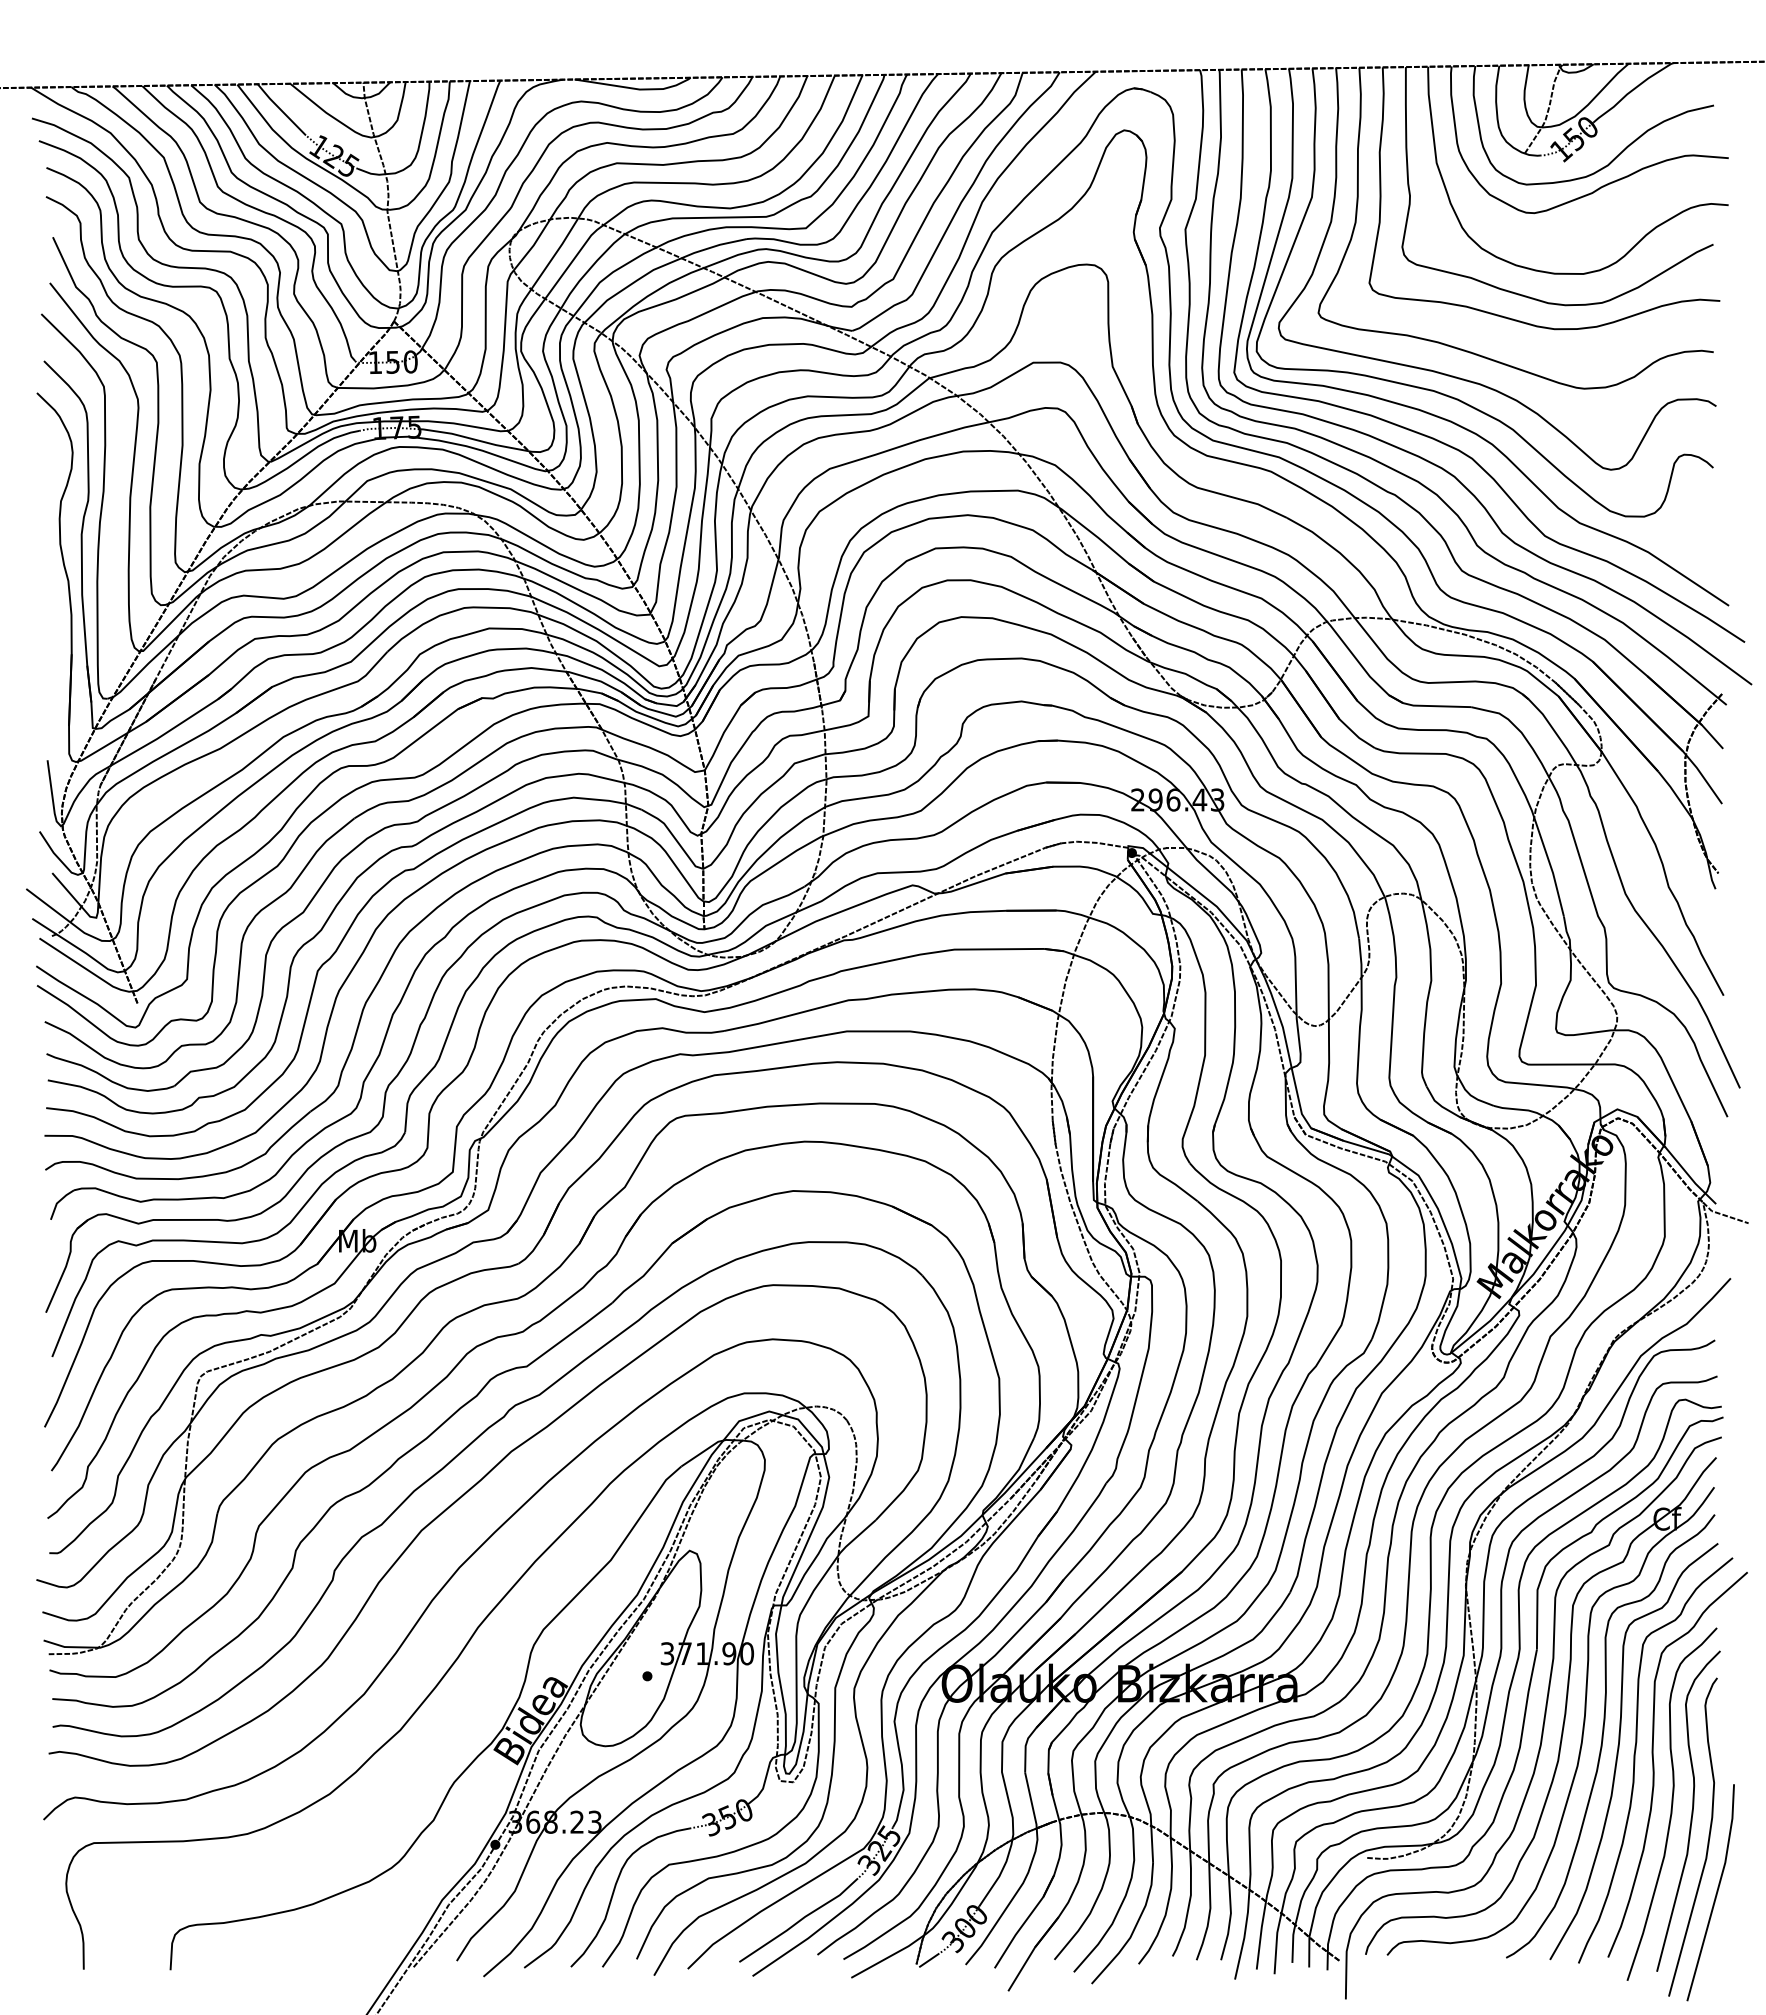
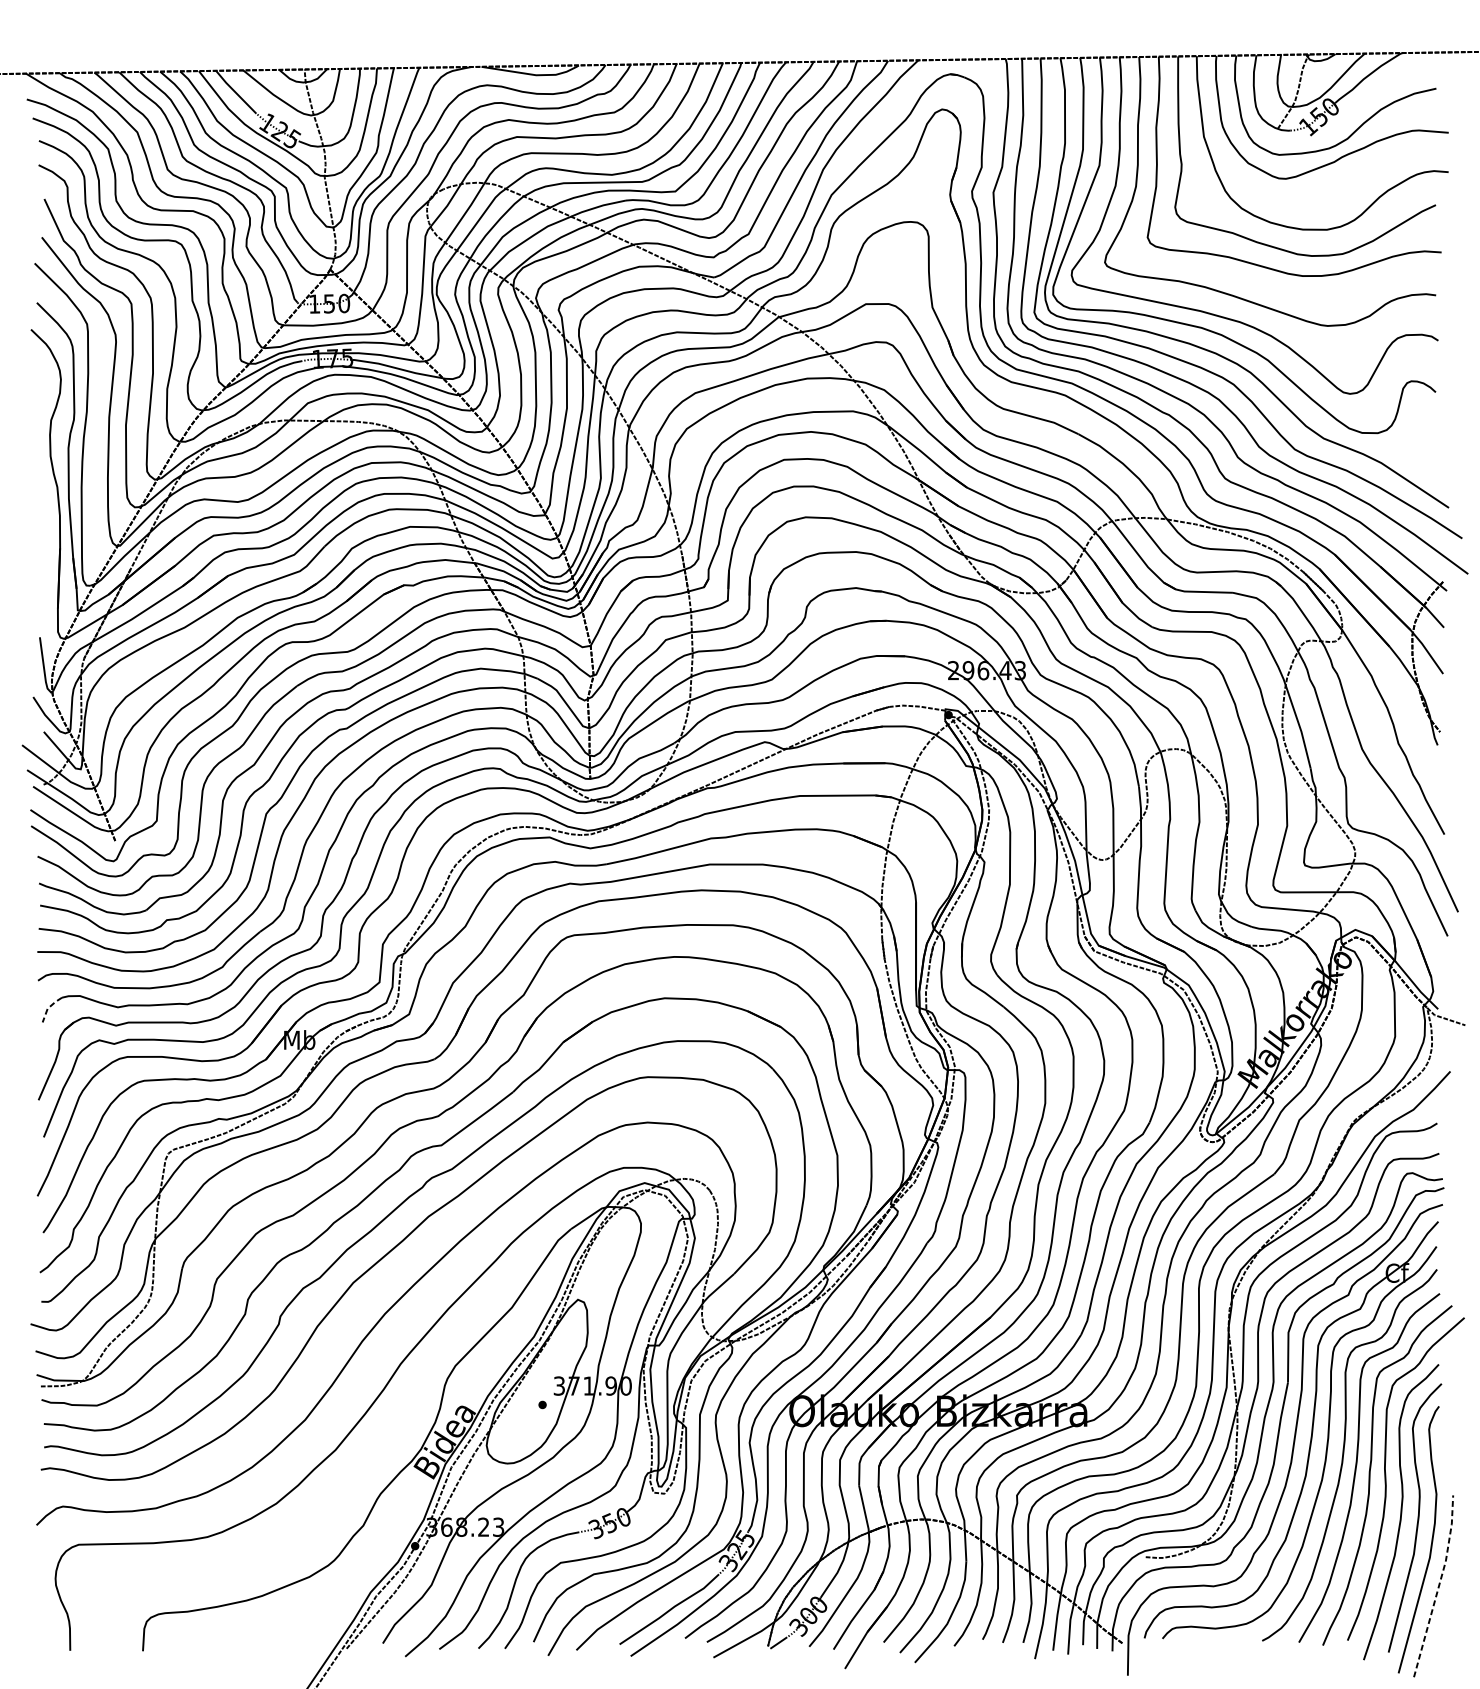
line: (58, 1202) -> (49, 1007), solid -> dashed
line: (1717, 1892) -> (1439, 1586), solid -> dashed

